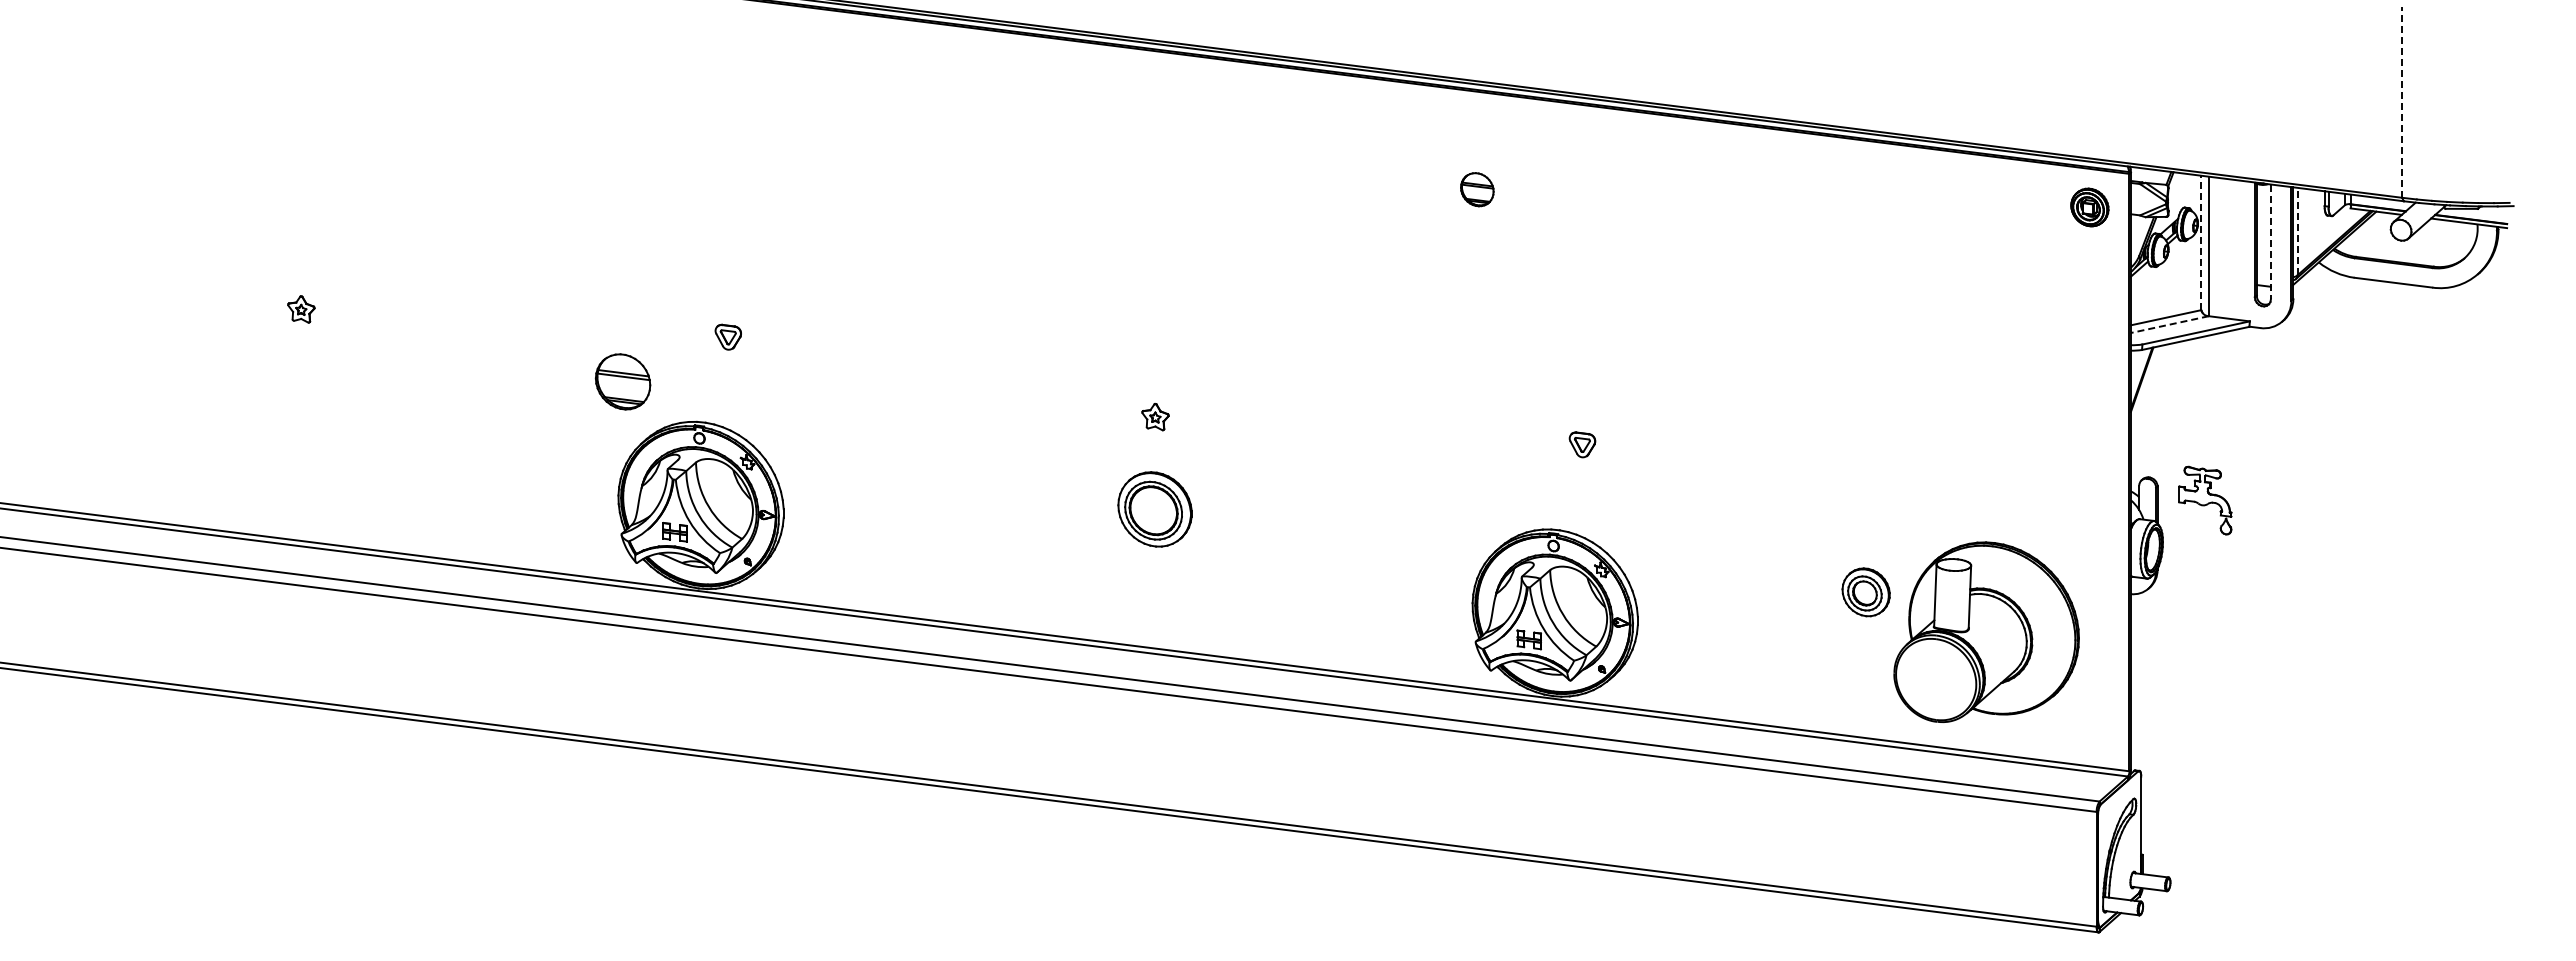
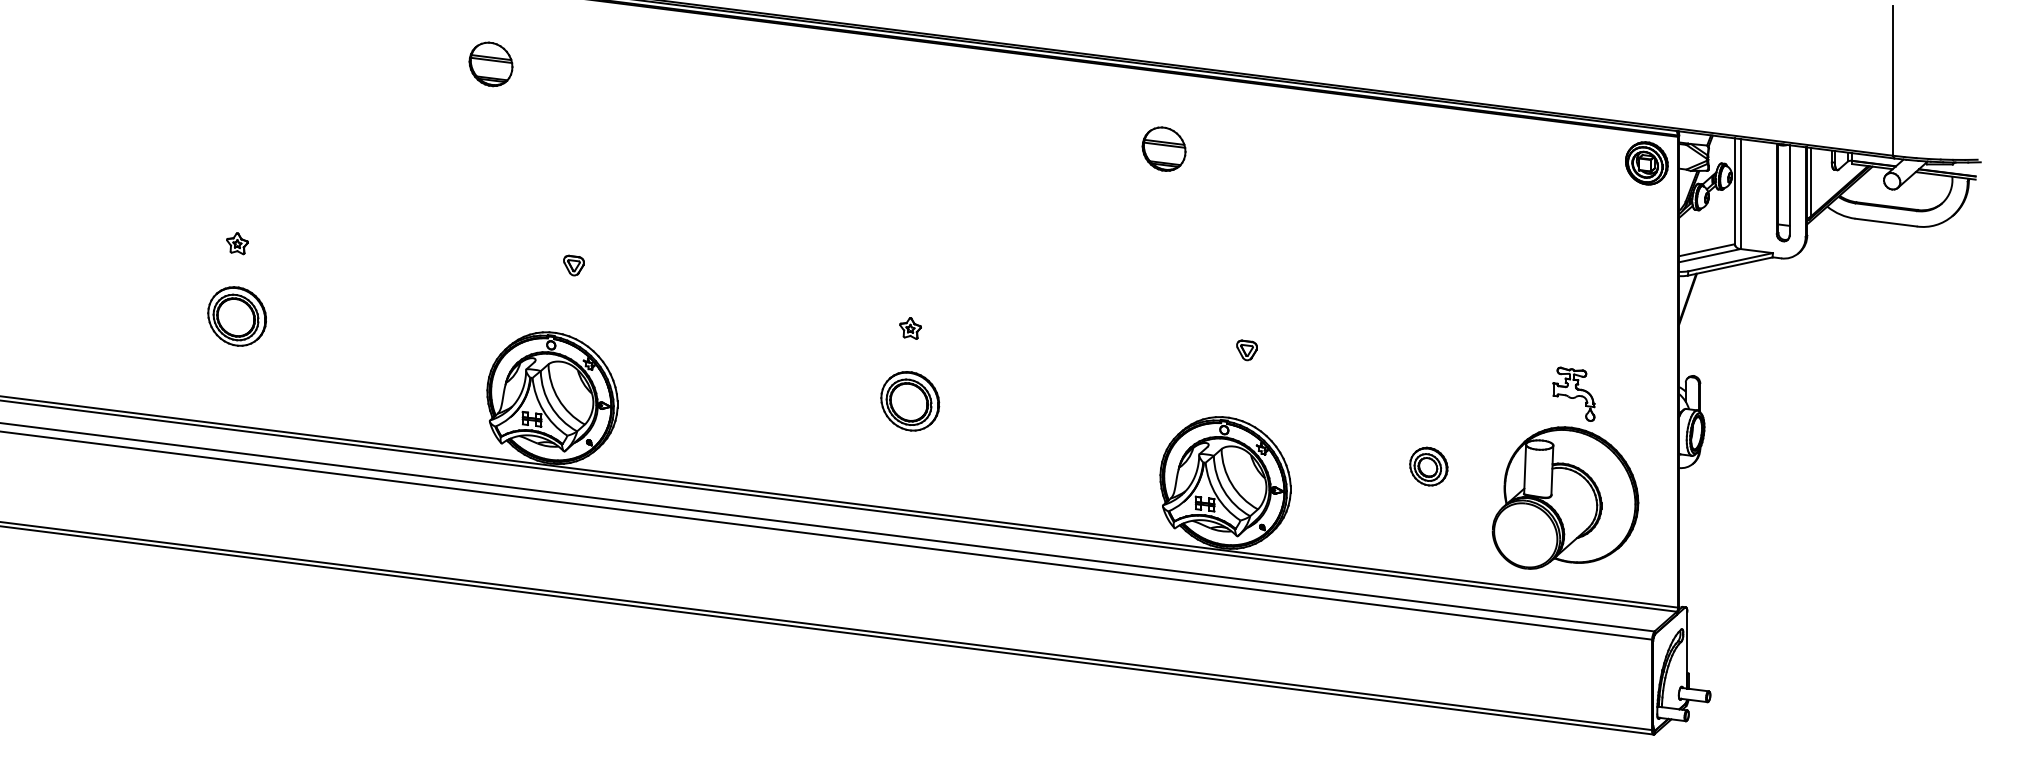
line: (2402, 102) -> (1893, 80), dashed -> solid
part: (1477, 189) -> (1164, 149), size x1.67
part: (2089, 207) -> (1646, 163), size x1.43
line: (2297, 231) -> (1810, 182), dashed -> solid
line: (2201, 242) -> (1734, 190), dashed -> solid
line: (2270, 242) -> (1789, 190), dashed -> solid
line: (2169, 324) -> (1709, 255), dashed -> solid
part: (622, 381) -> (490, 64), moved
part: (300, 401) -> (236, 316), added
part: (2205, 500) -> (1574, 394), moved
part: (1865, 592) -> (1428, 466), moved

